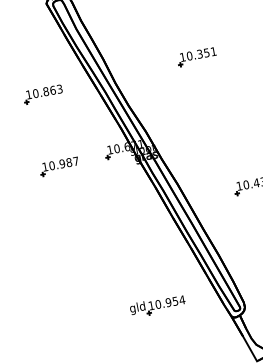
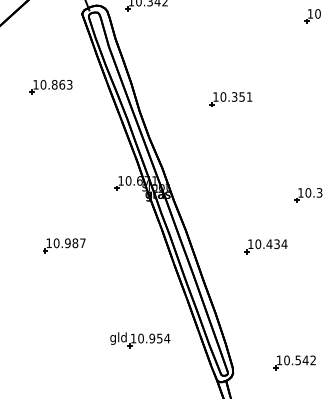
part: (42, 94) -> (50, 87), moved
part: (59, 166) -> (64, 245), moved
part: (158, 306) -> (140, 340), moved

